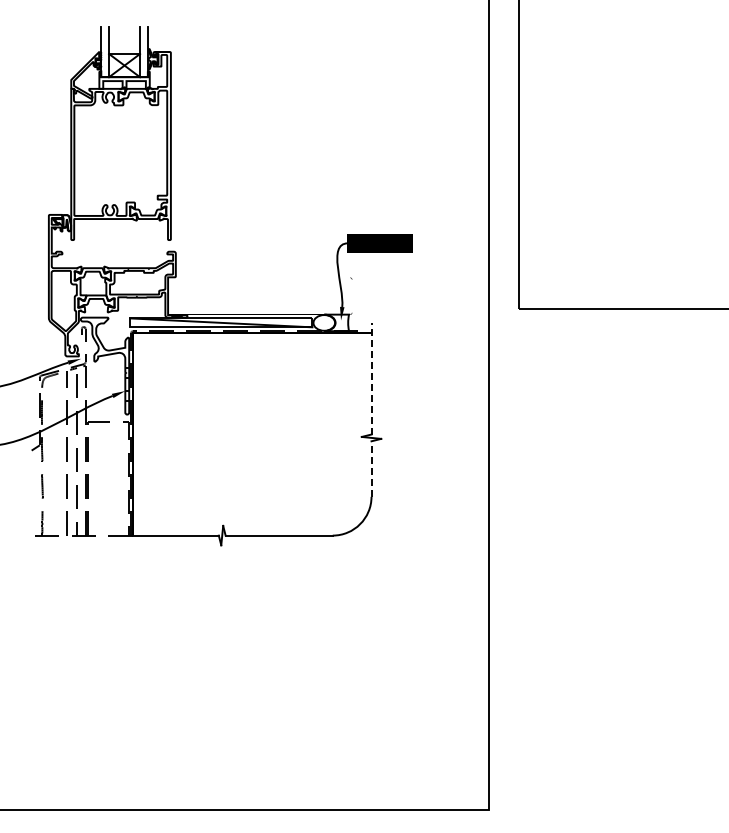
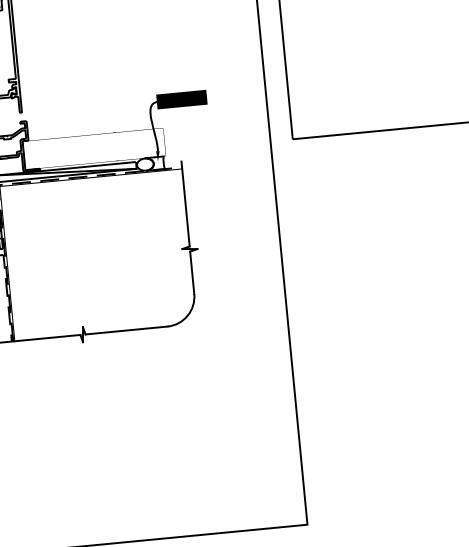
line: (371, 378) -> (185, 203), dashed -> solid
line: (371, 469) -> (192, 273), dashed -> solid

